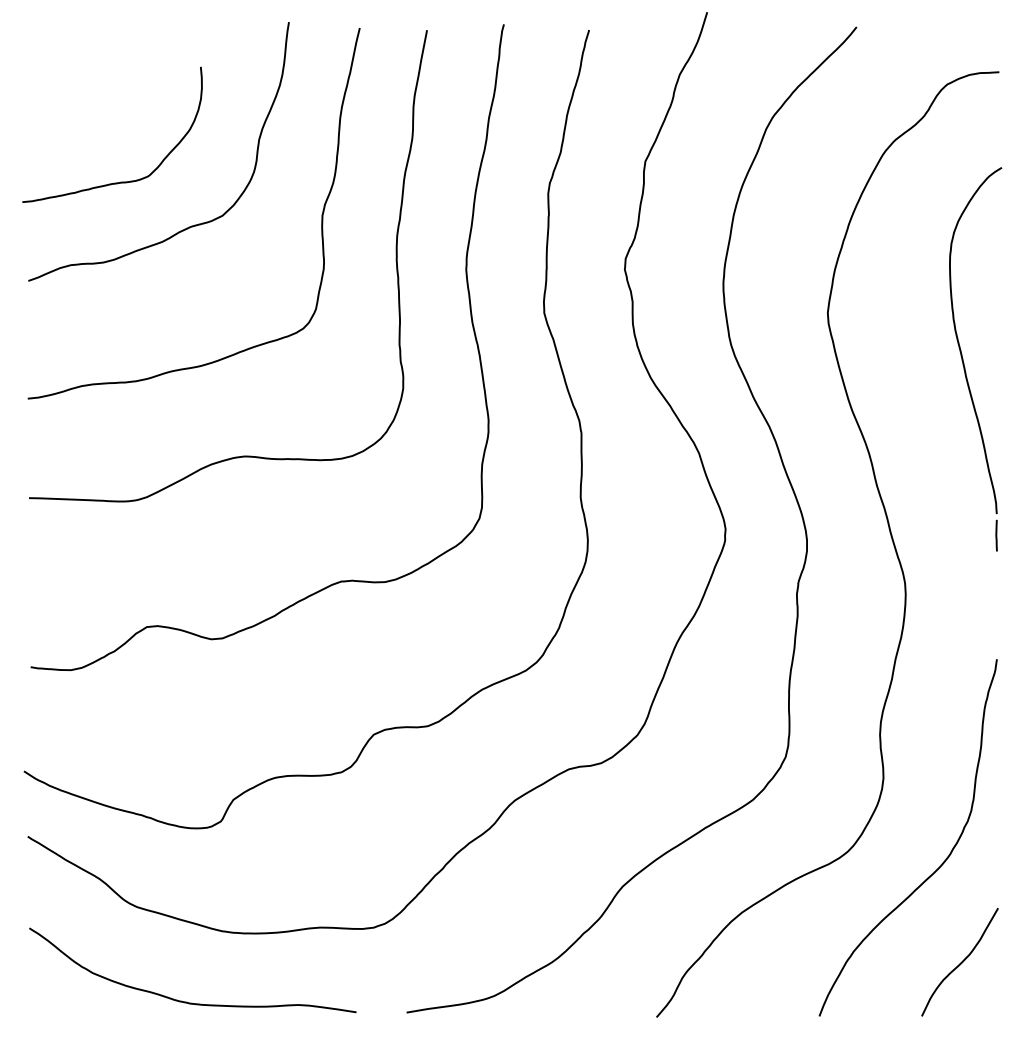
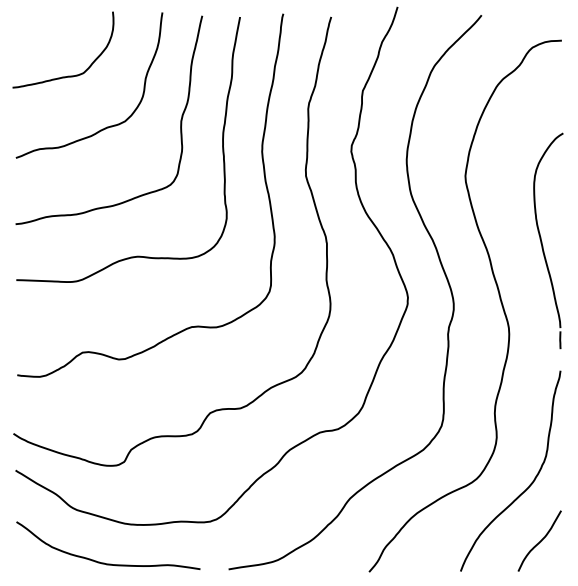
curve: (121, 180) -> (68, 75), moved
part: (964, 360) -> (542, 241), moved

